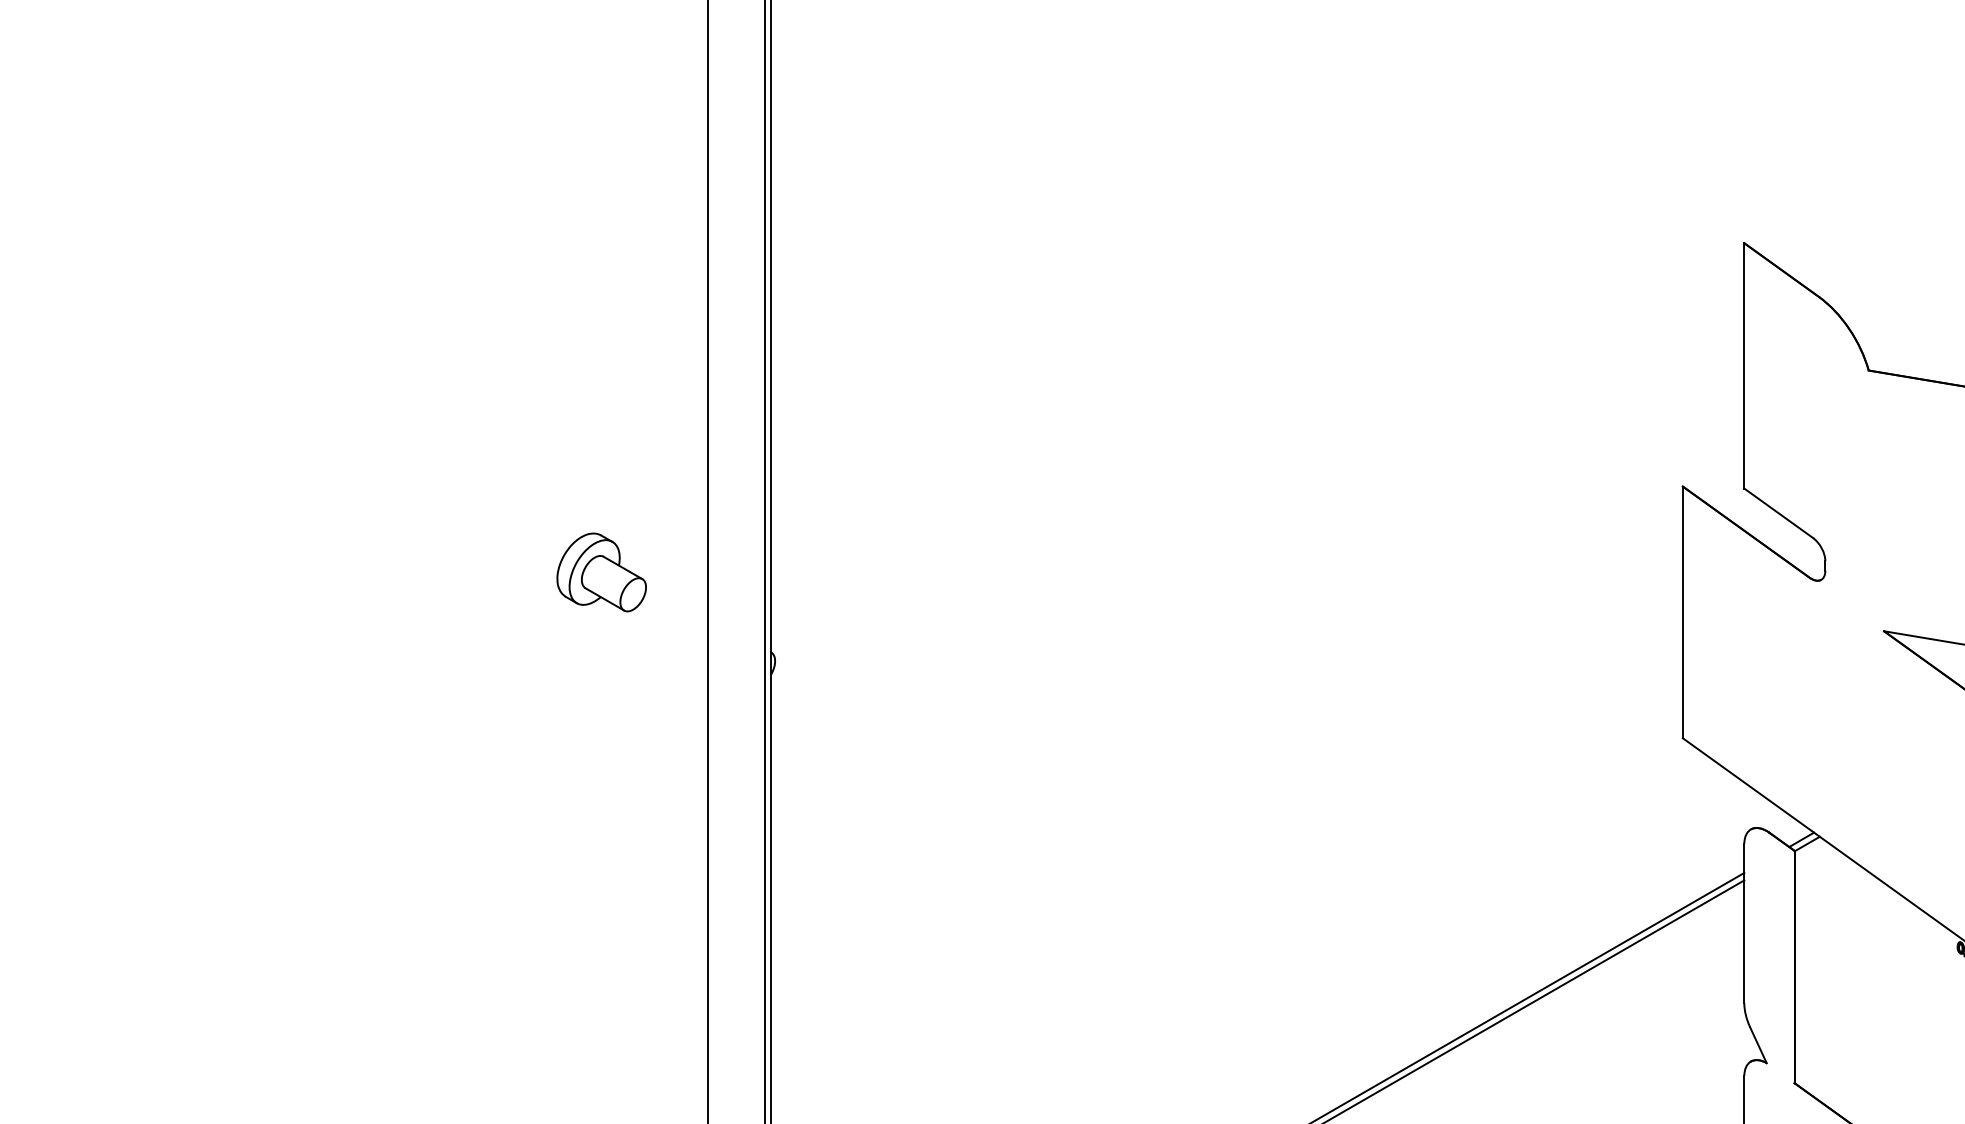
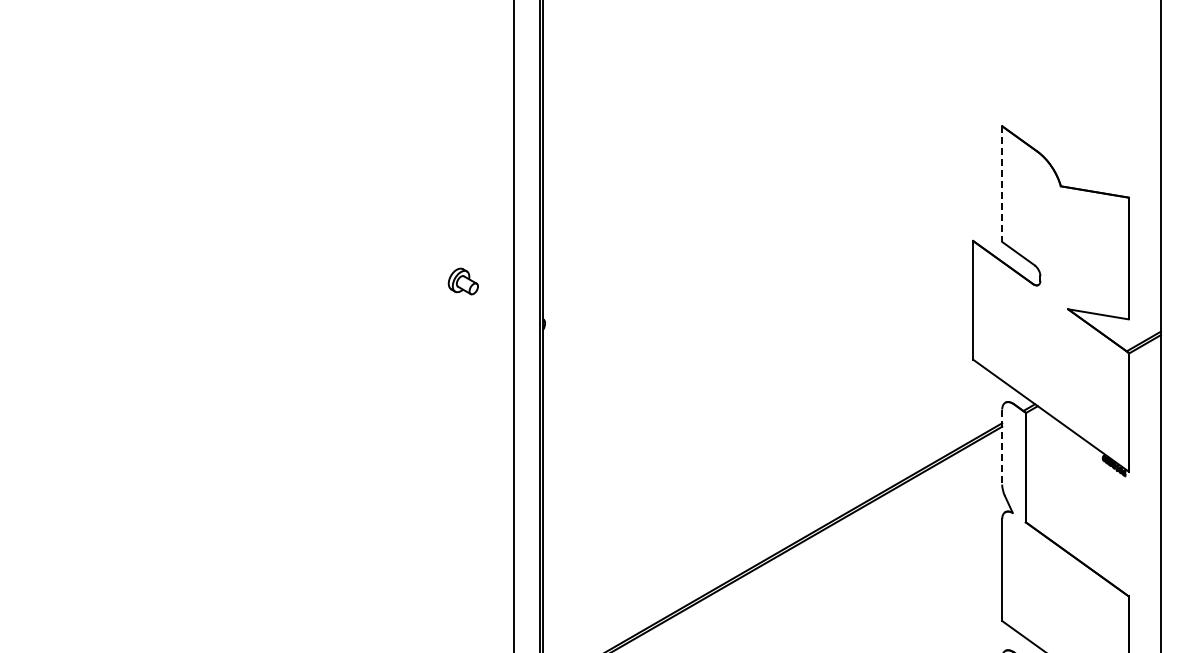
line: (1744, 366) -> (1002, 184), solid -> dashed
part: (602, 572) -> (463, 281), size x0.7
line: (1744, 924) -> (1002, 447), solid -> dashed

